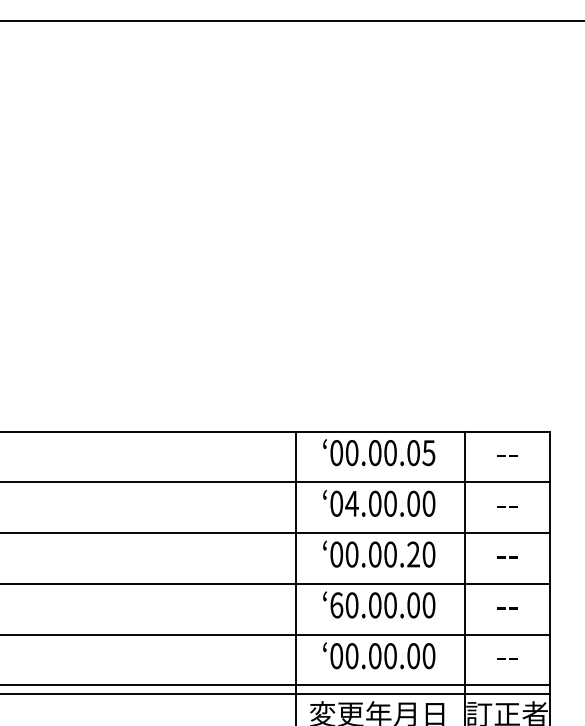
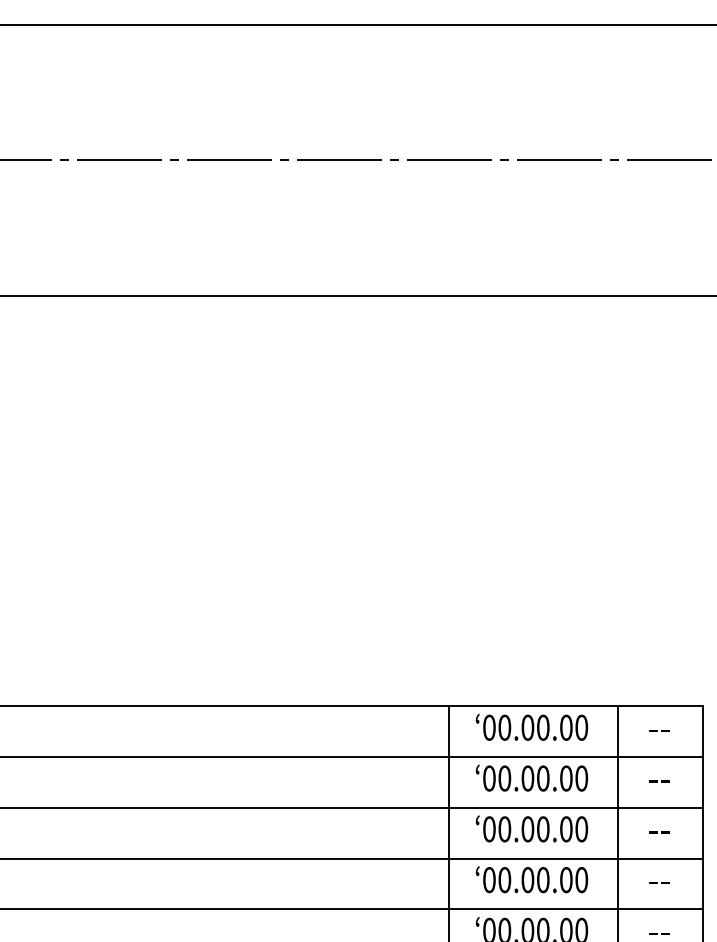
text: (428, 452) -> (581, 727), 00.00.05 -> 00.00.00
text: (351, 503) -> (504, 778), 04.00.00 -> 00.00.00
text: (413, 554) -> (566, 829), 00.00.20 -> 00.00.00
text: (336, 605) -> (489, 880), 60.00.00 -> 00.00.00

